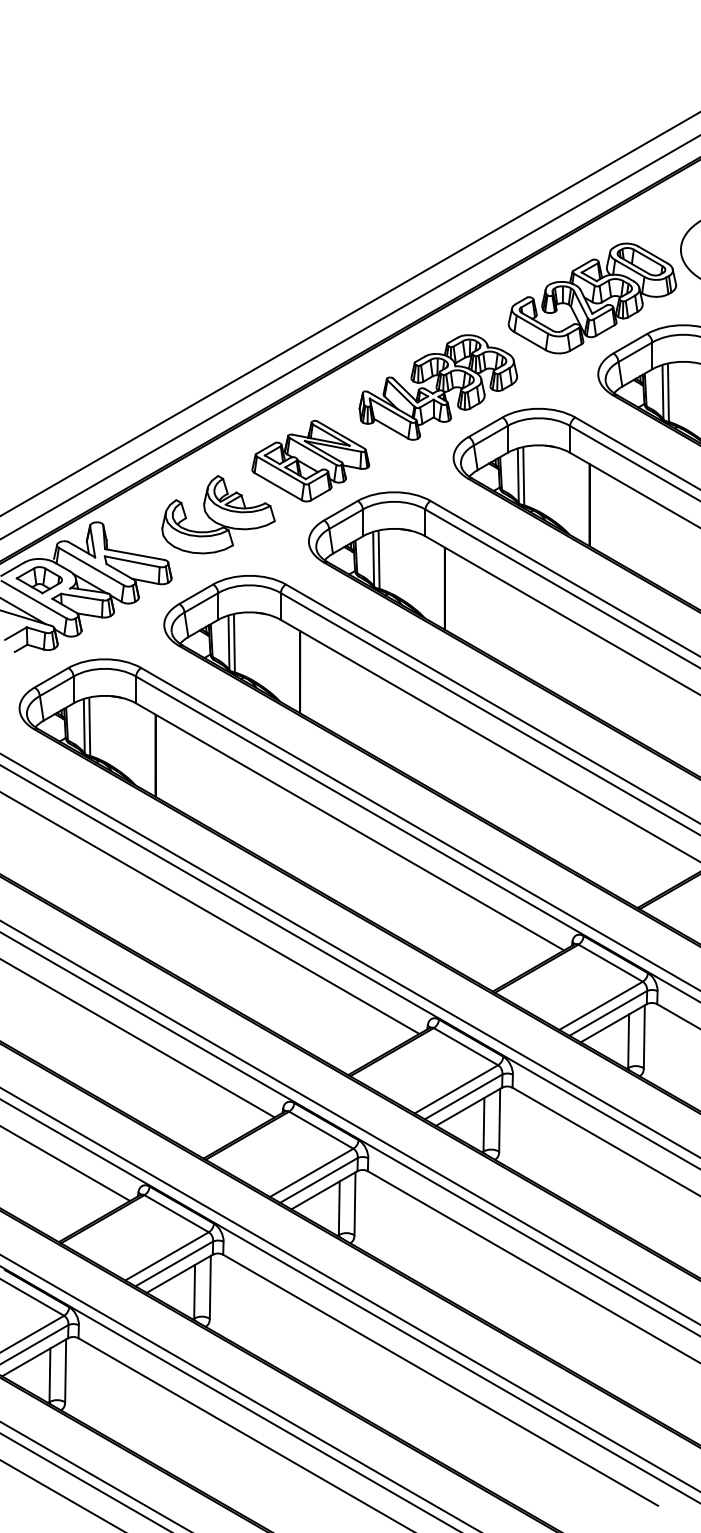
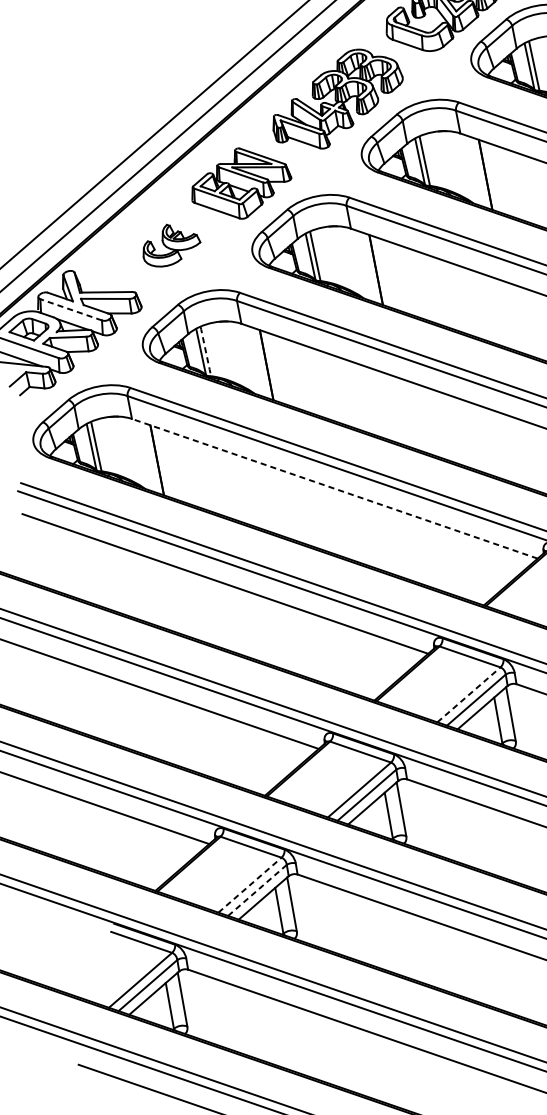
part: (218, 514) -> (170, 244), size x0.6
line: (91, 566) -> (71, 309), solid -> dashed
line: (234, 644) -> (206, 352), solid -> dashed
line: (349, 826) -> (334, 488), solid -> dashed
line: (456, 1089) -> (469, 694), solid -> dashed
line: (167, 1256) -> (250, 885), solid -> dashed
line: (174, 1263) -> (257, 890), solid -> dashed

